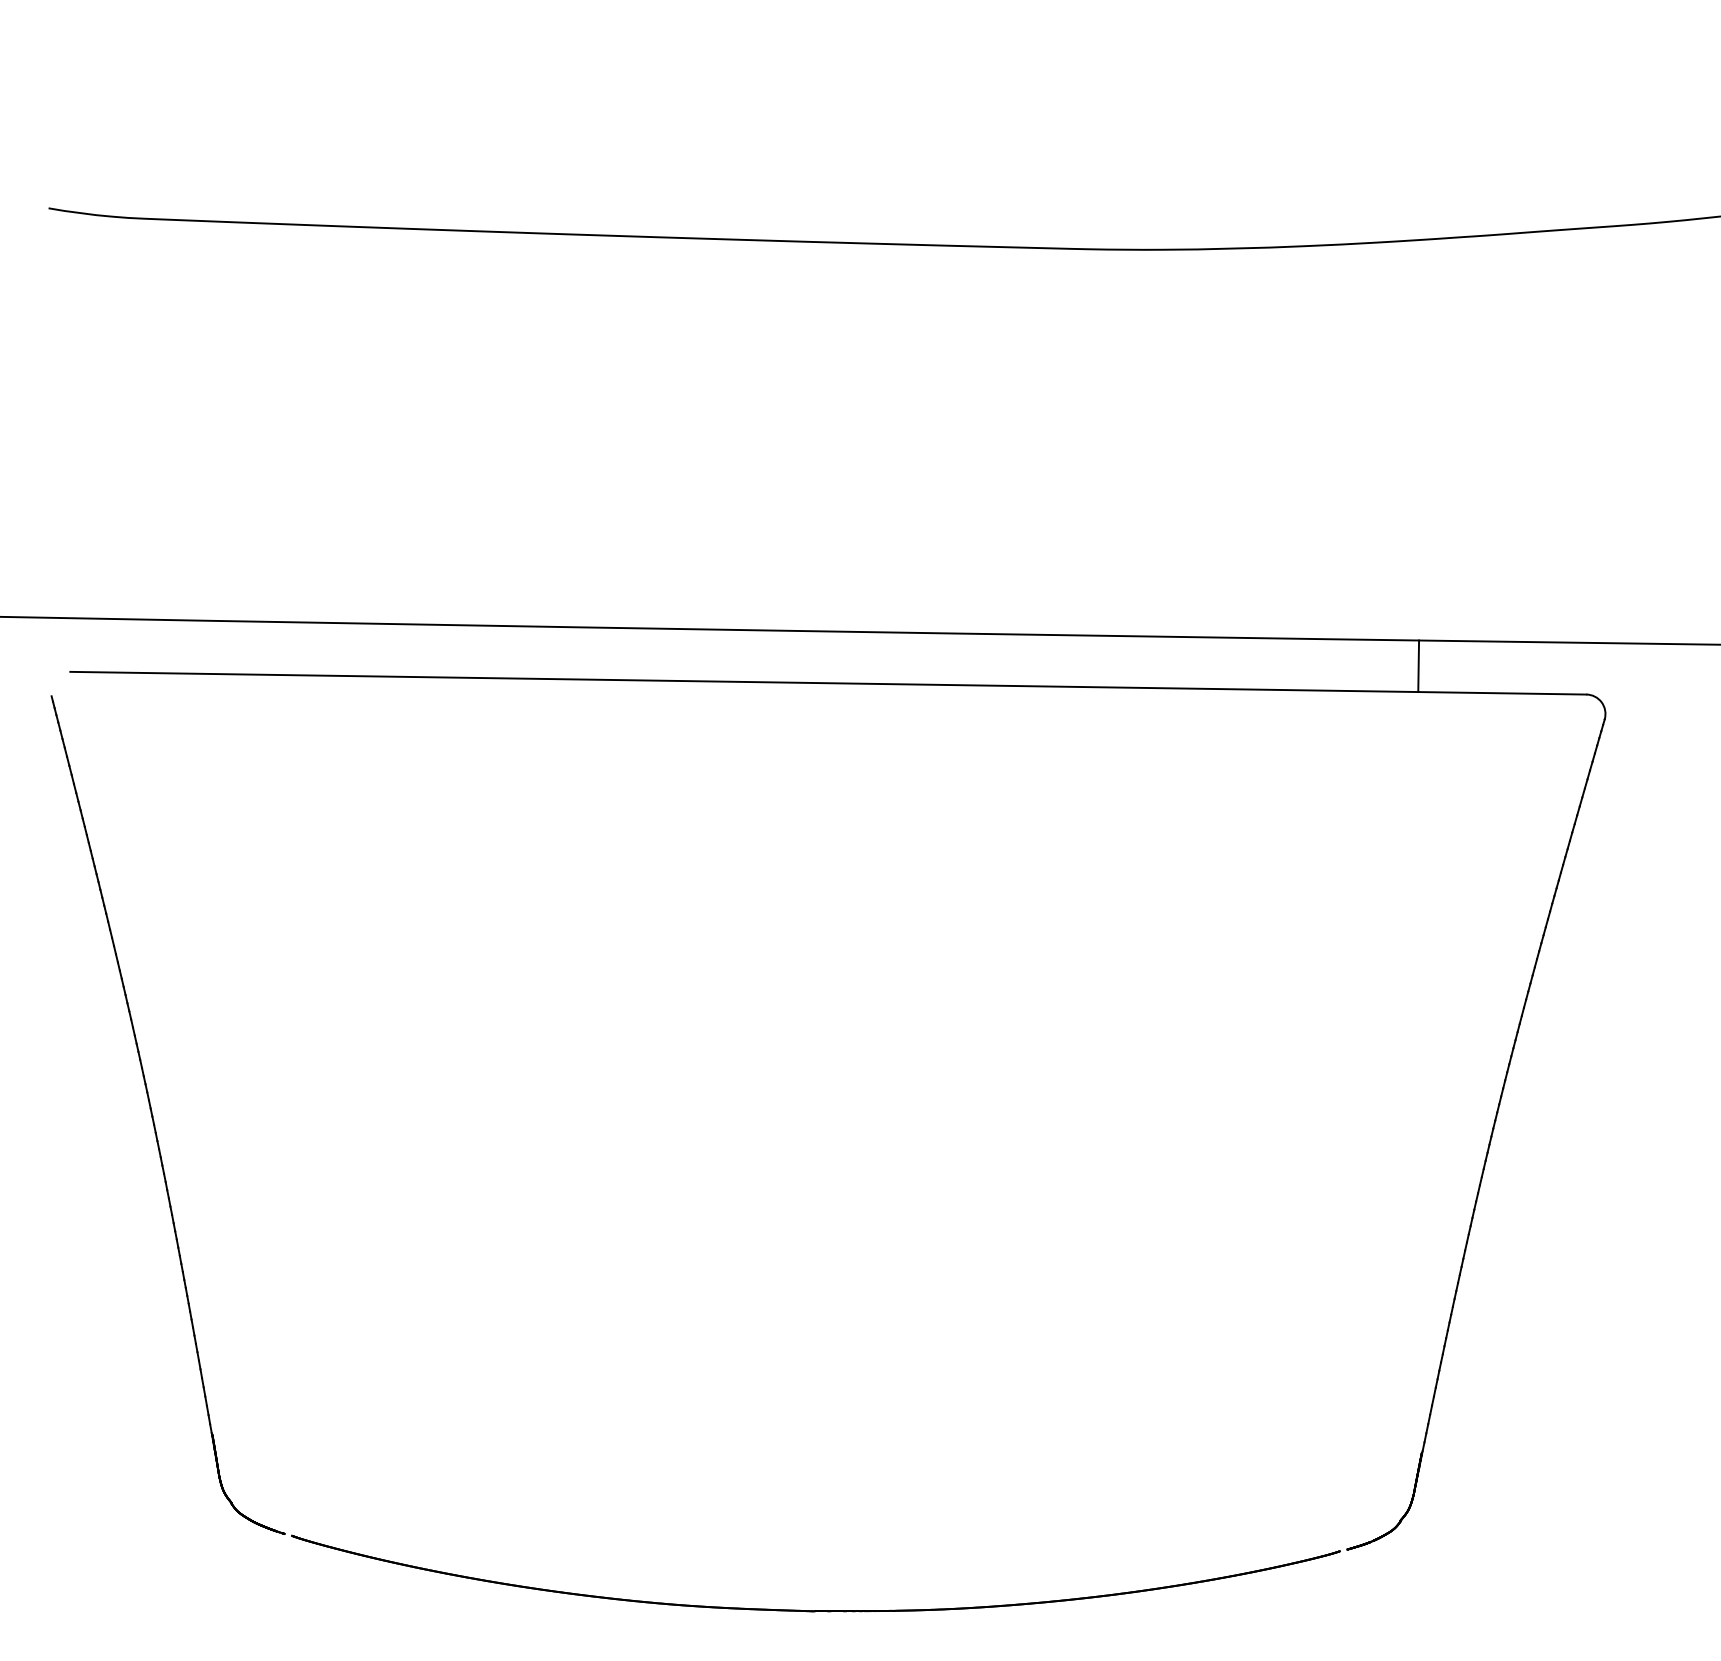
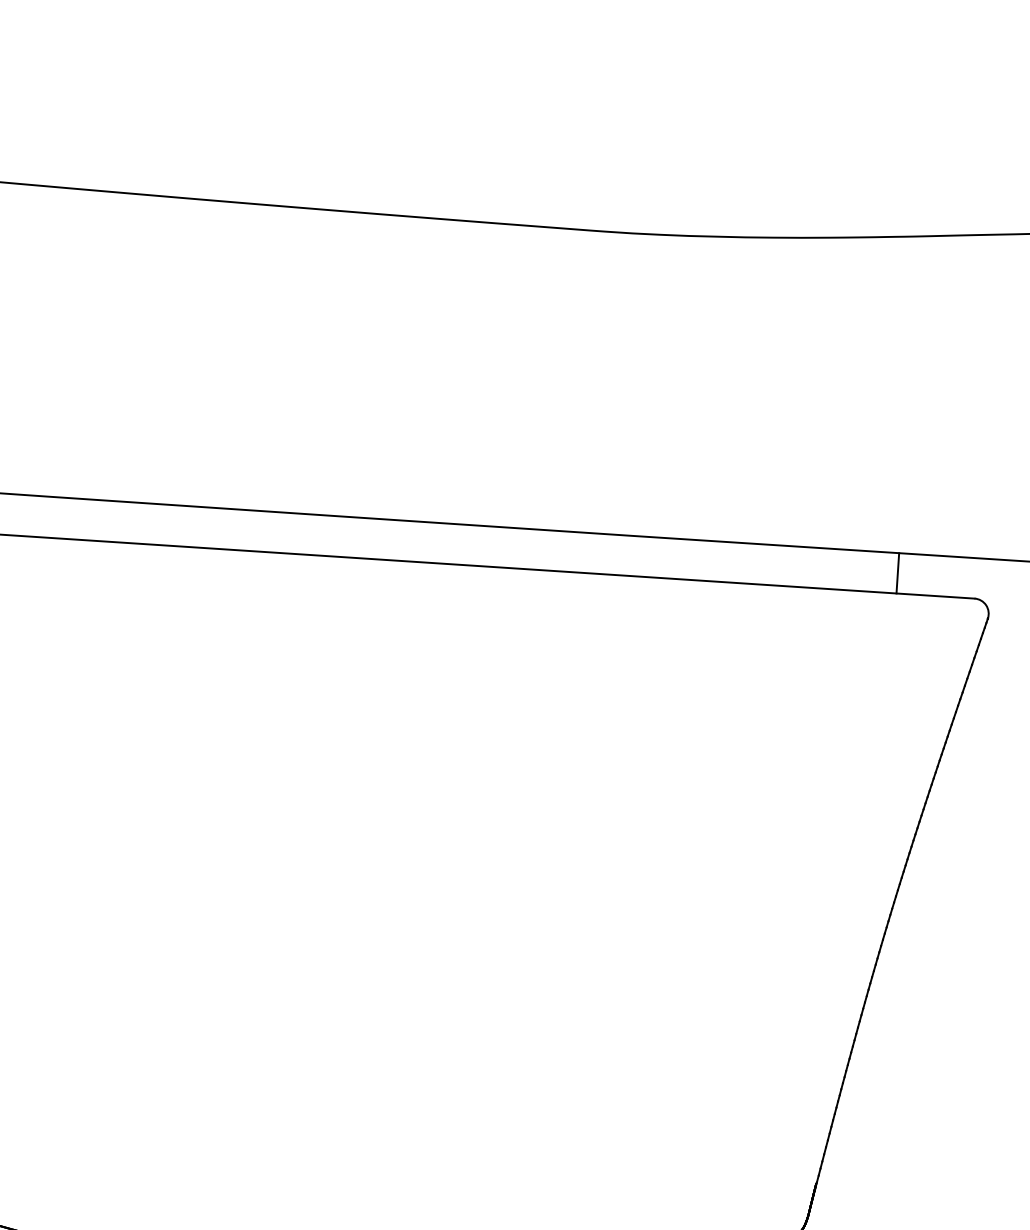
line: (1418, 666) -> (897, 573), moved

